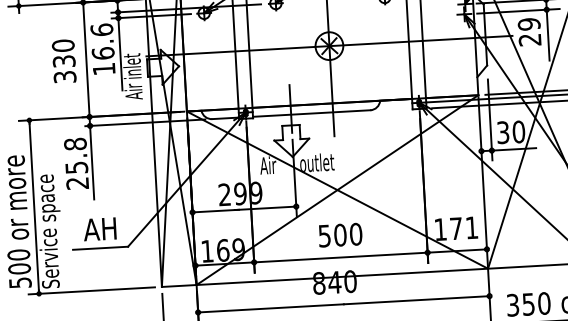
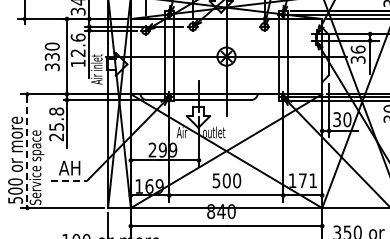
text: (528, 31) -> (357, 54), 29 -> 36
text: (102, 54) -> (77, 53), 16.6 -> 12.6
line: (34, 207) -> (27, 151), solid -> dashed
line: (100, 248) -> (69, 180), solid -> dashed

